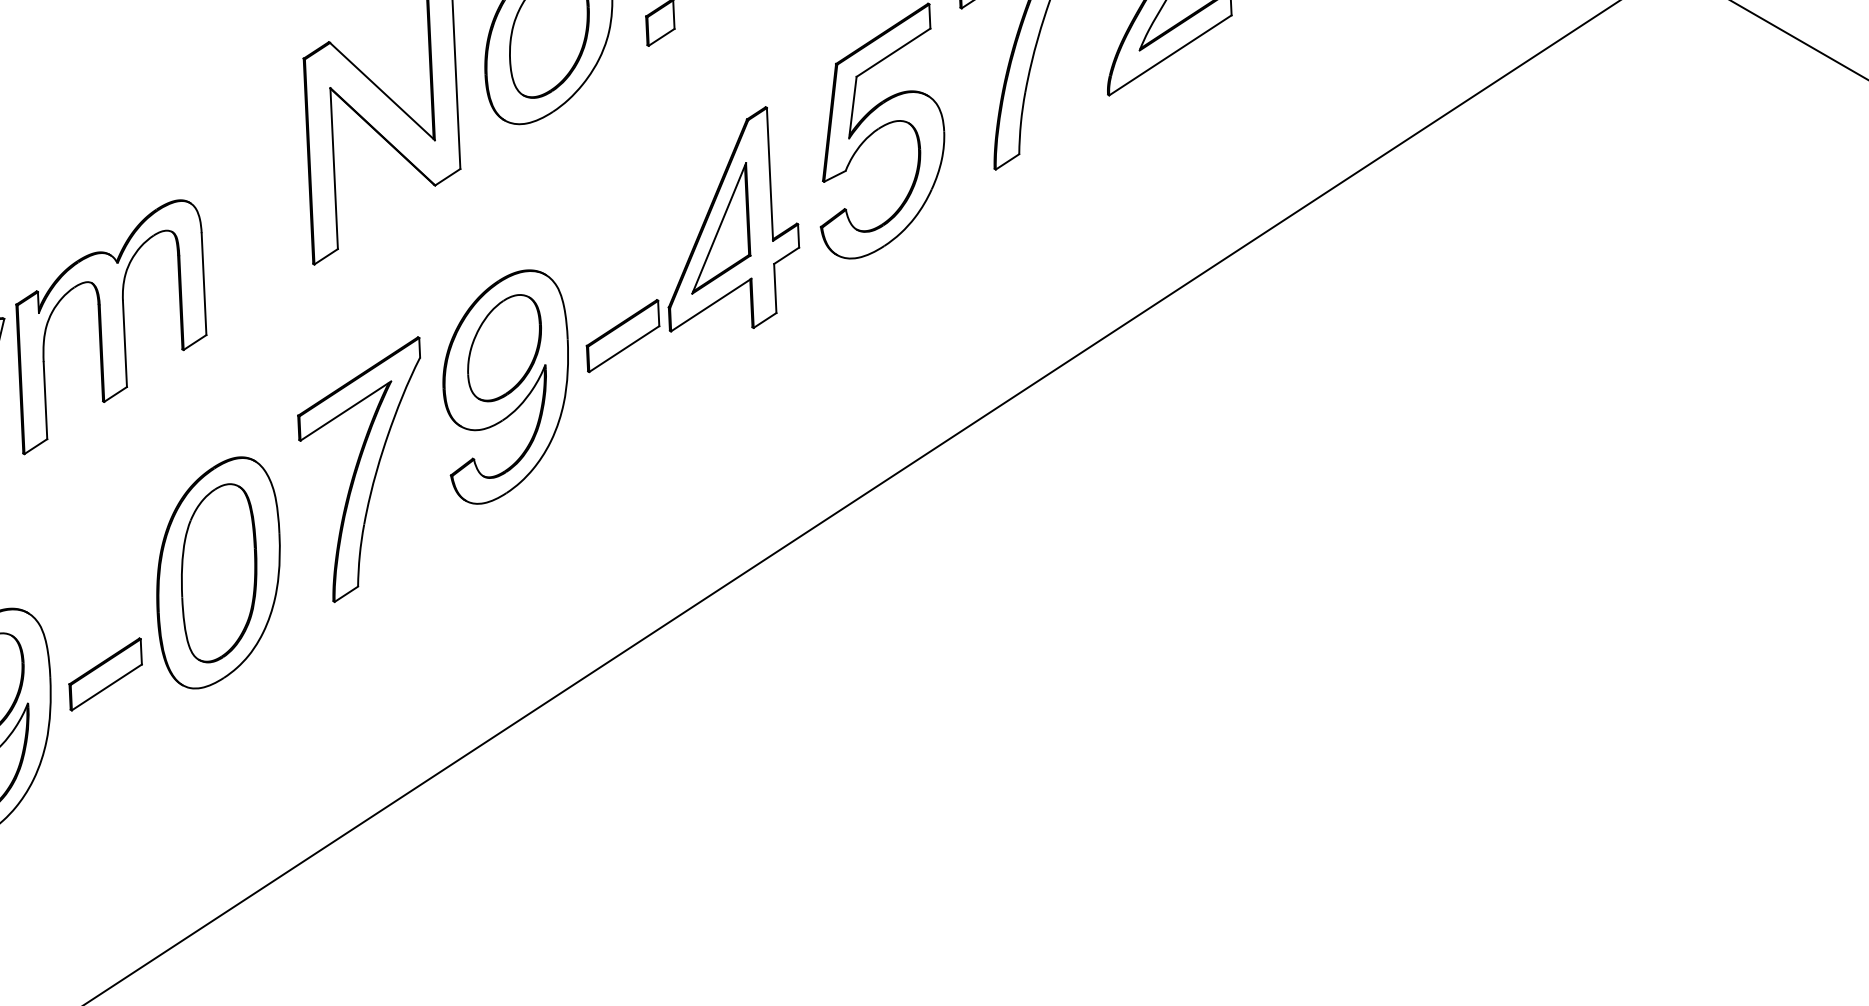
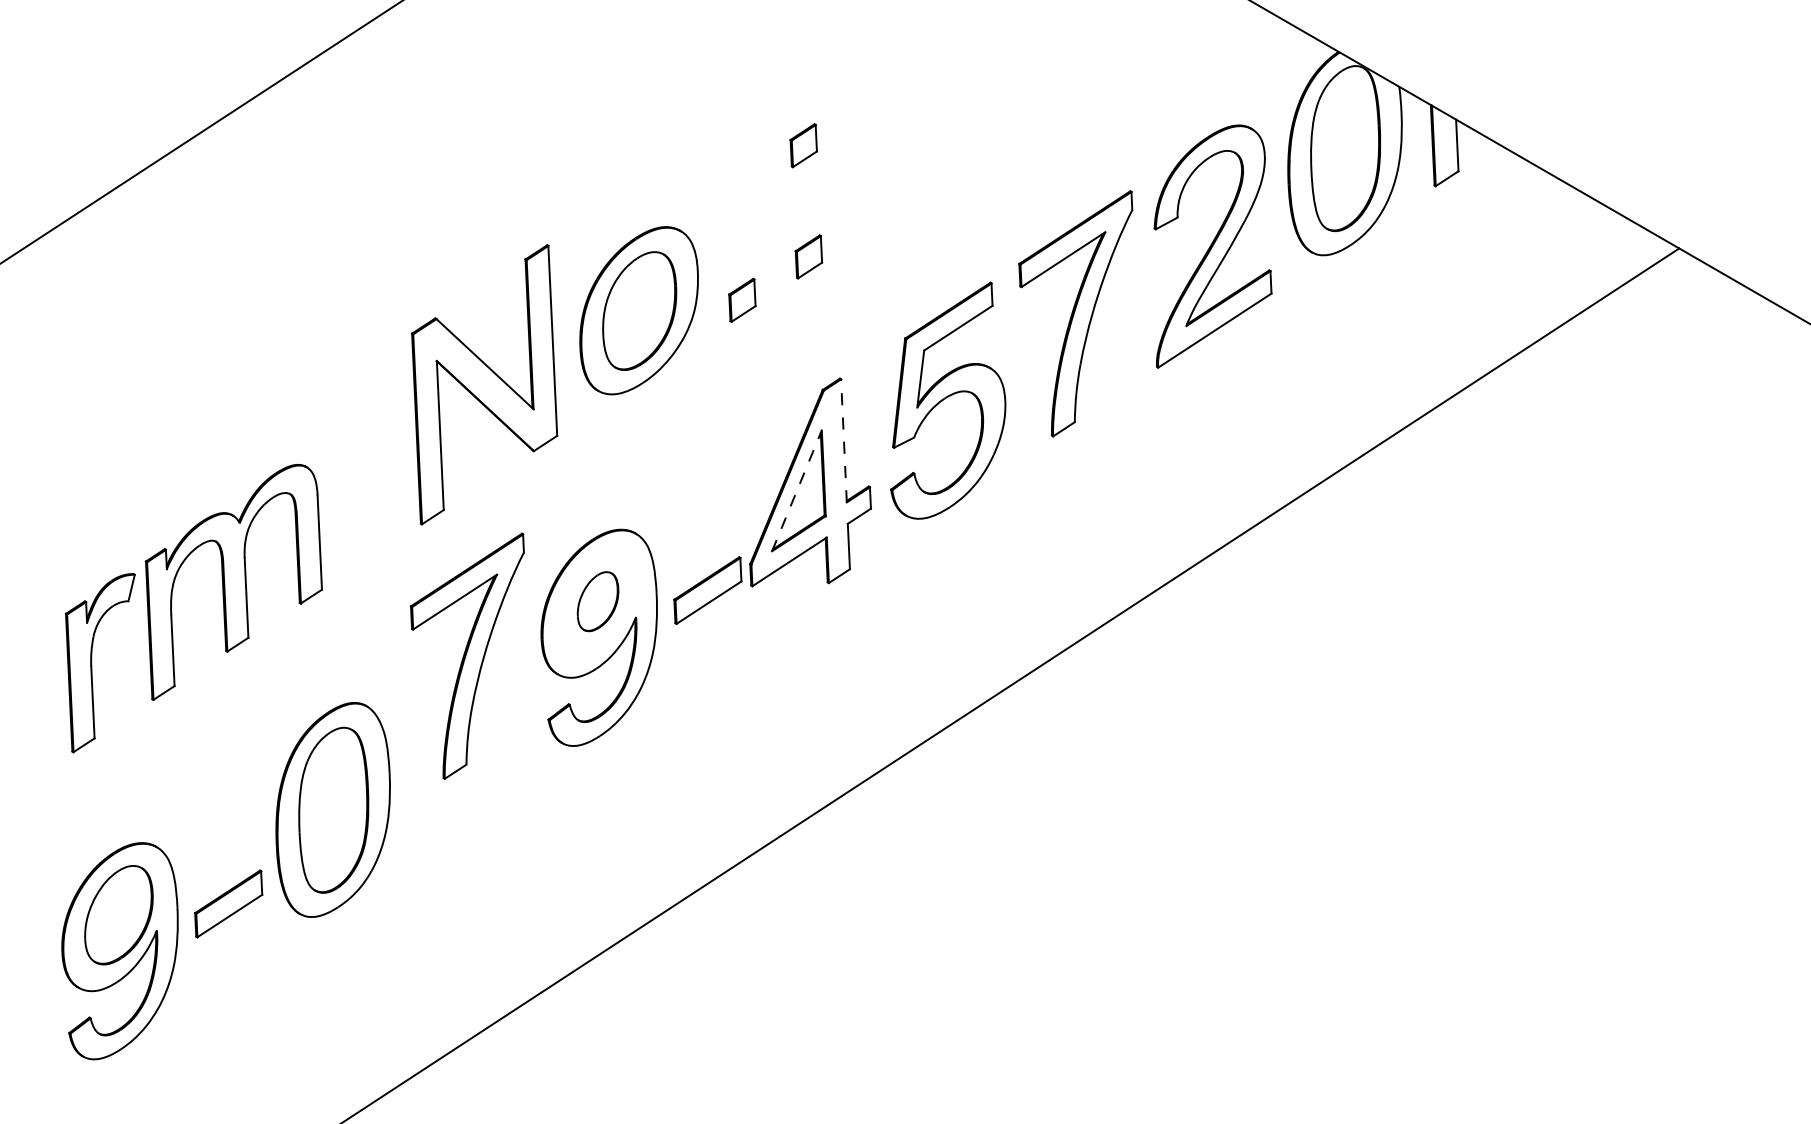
line: (769, 173) -> (843, 440), solid -> dashed
line: (719, 227) -> (797, 490), solid -> dashed
part: (503, 347) -> (597, 601), size x0.6
part: (358, 468) -> (466, 655), moved

